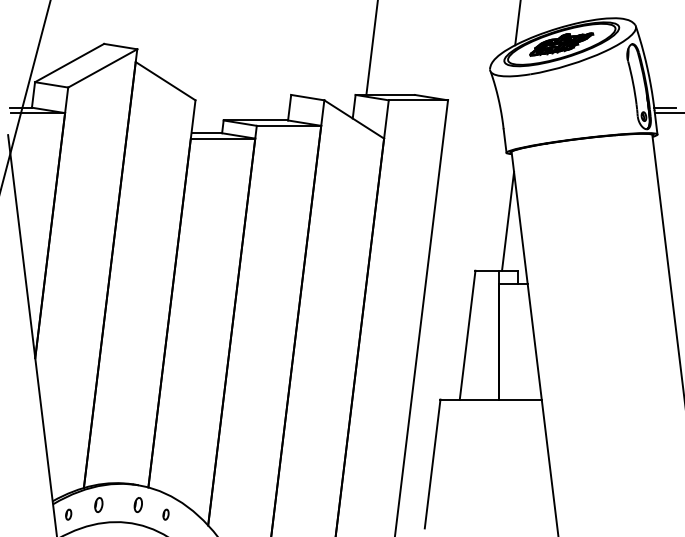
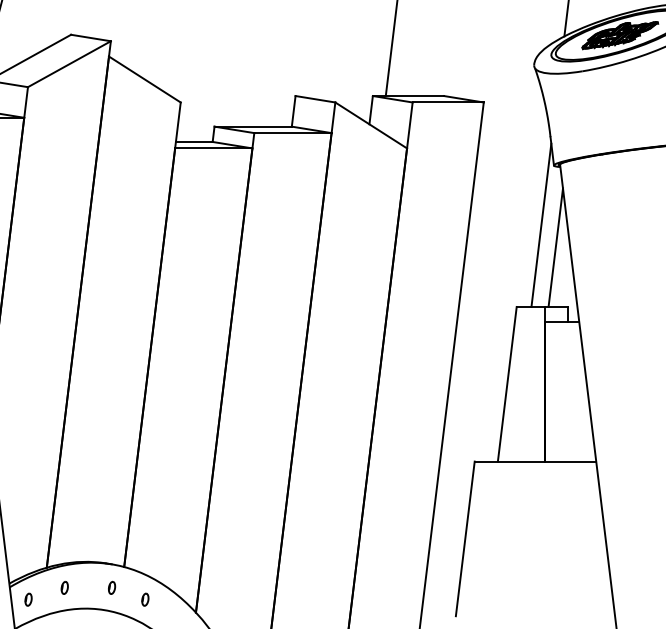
line: (495, 202) -> (540, 225), added
part: (98, 504) -> (64, 587), size x0.71
part: (137, 504) -> (111, 587), size x0.71

